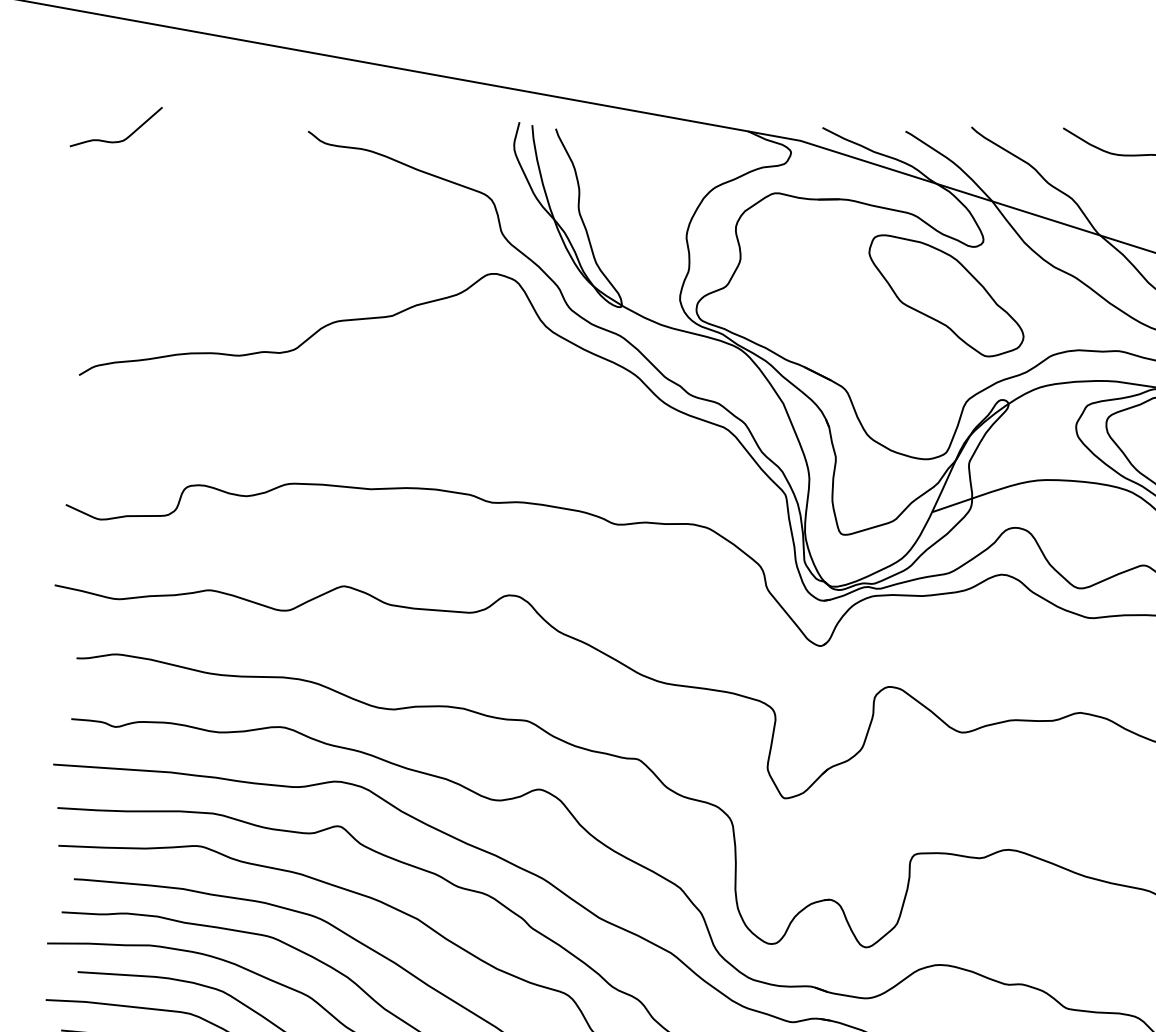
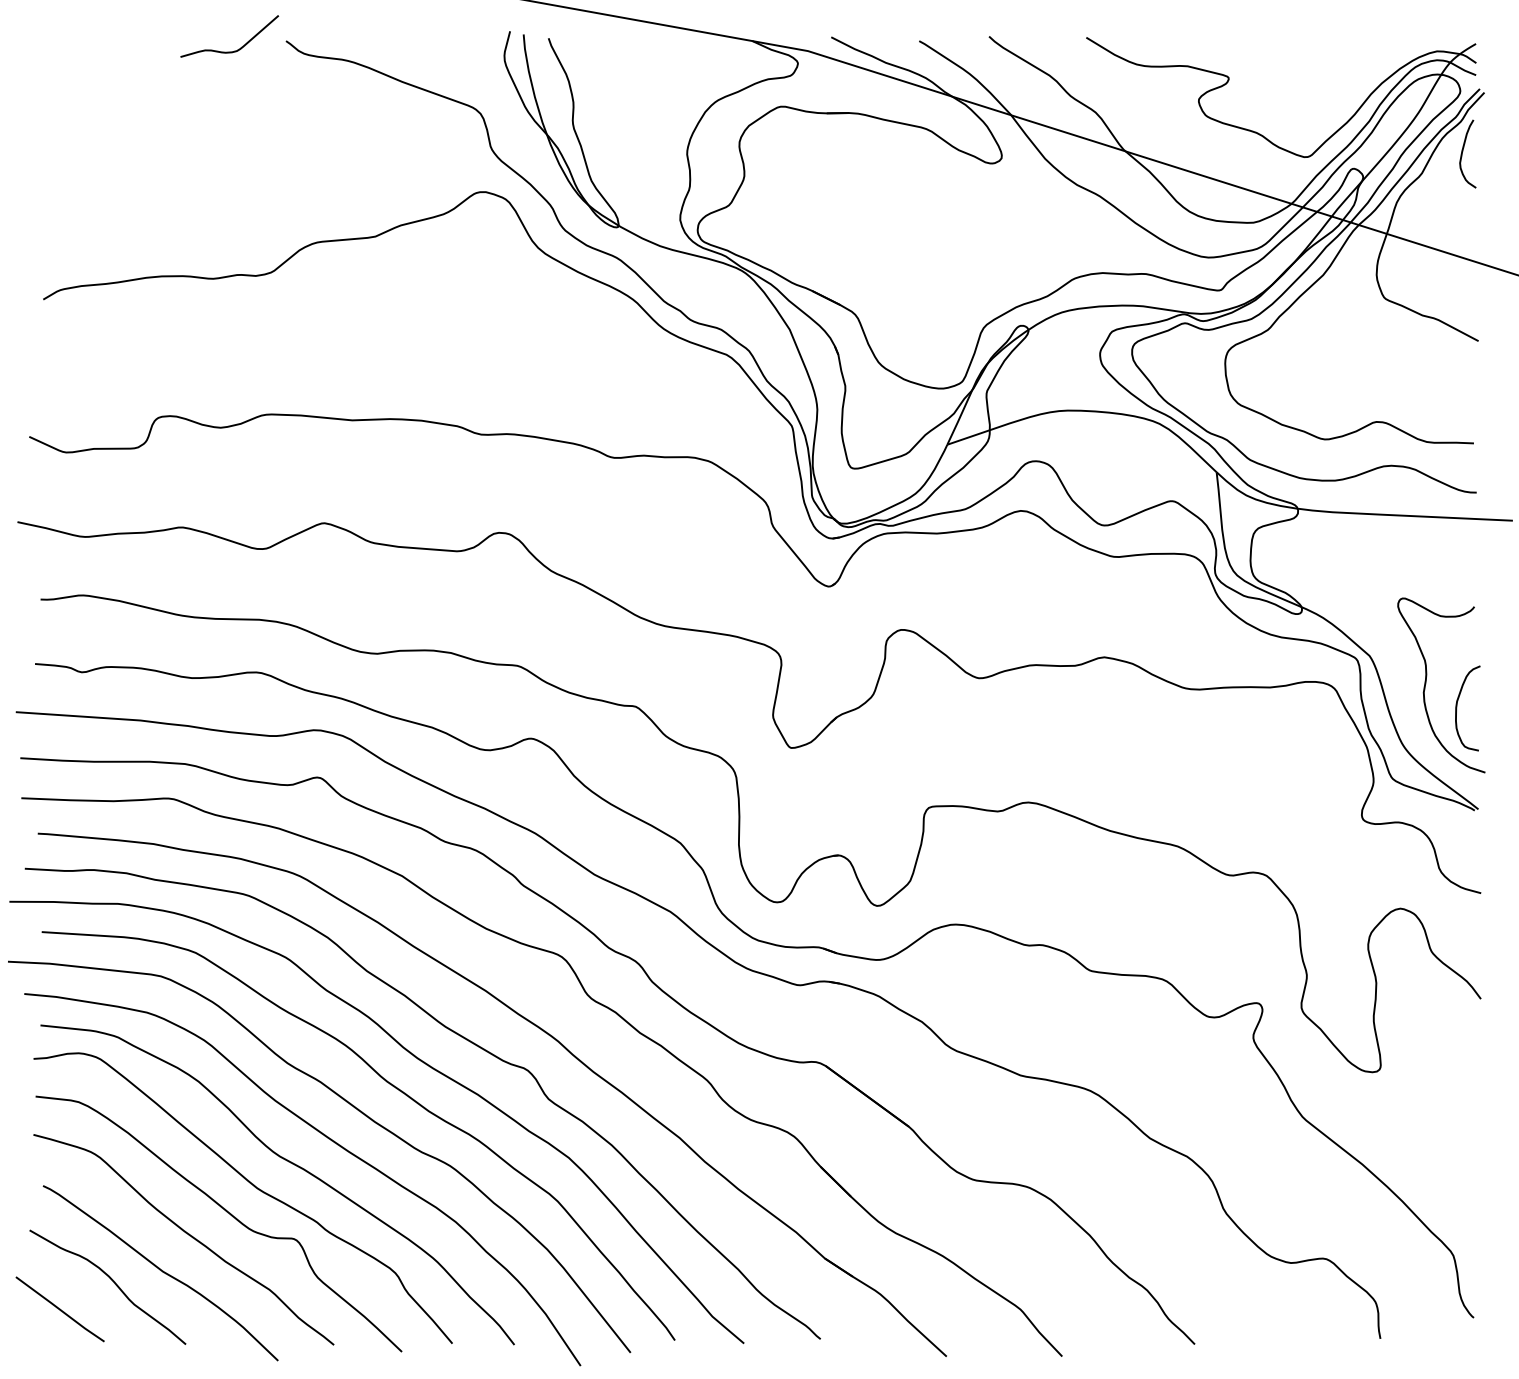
curve: (120, 140) -> (234, 50), moved
part: (946, 295) -> (962, 215), removed

